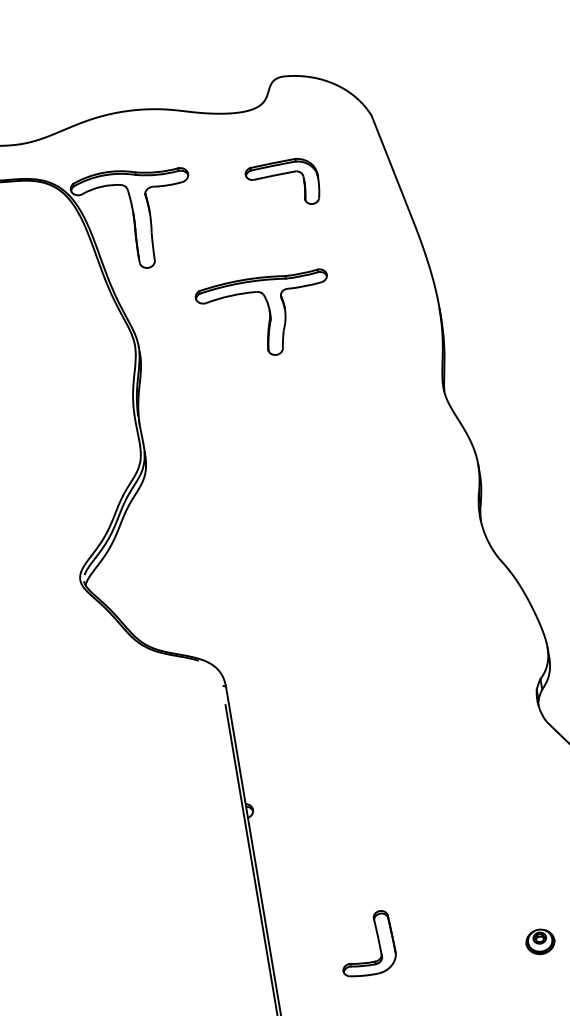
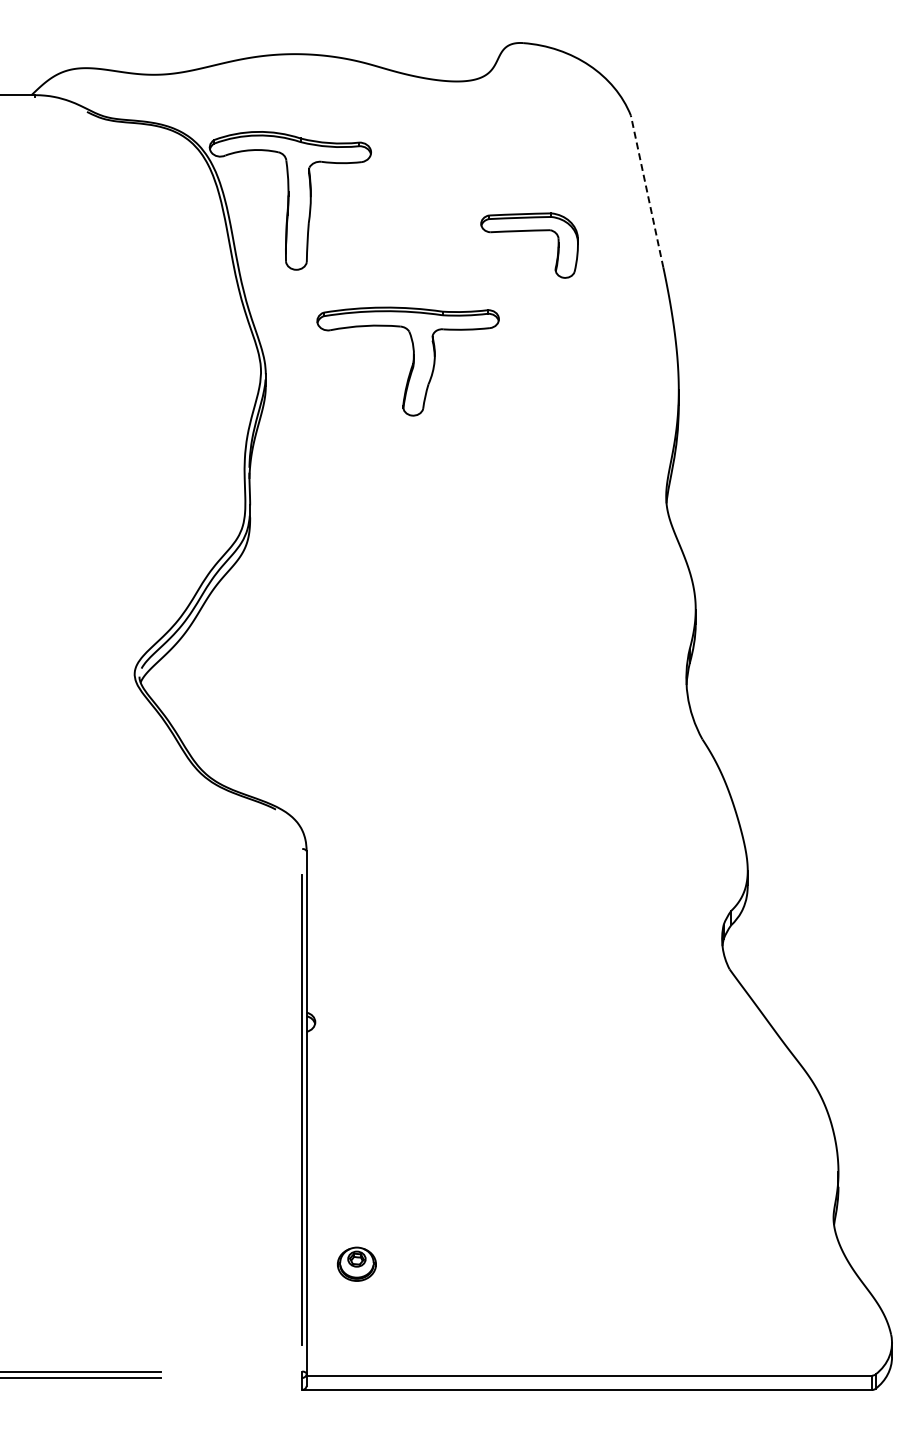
line: (392, 168) -> (647, 191), solid -> dashed
part: (281, 174) -> (529, 231), moved
part: (265, 316) -> (407, 361), moved
part: (377, 939) -> (453, 1224), removed
part: (539, 941) -> (356, 1263), moved

